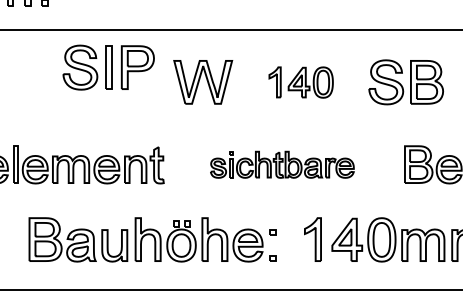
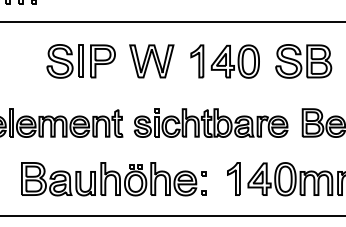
part: (107, 67) -> (80, 61), moved
part: (300, 82) -> (224, 61), size x1.43
part: (281, 164) -> (210, 122), size x1.43

